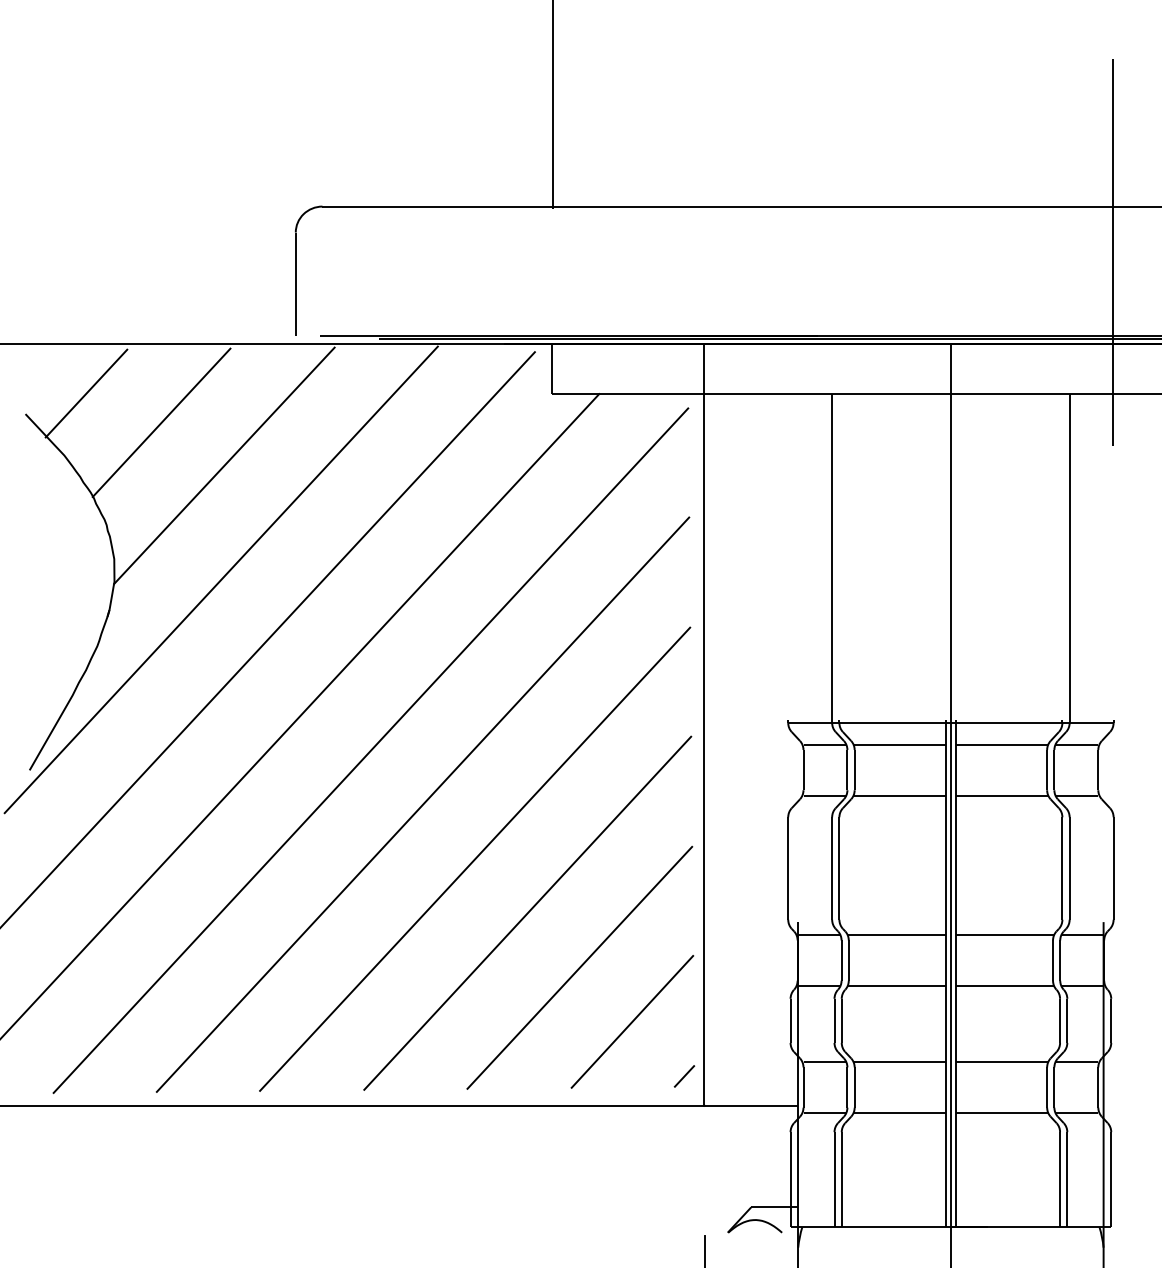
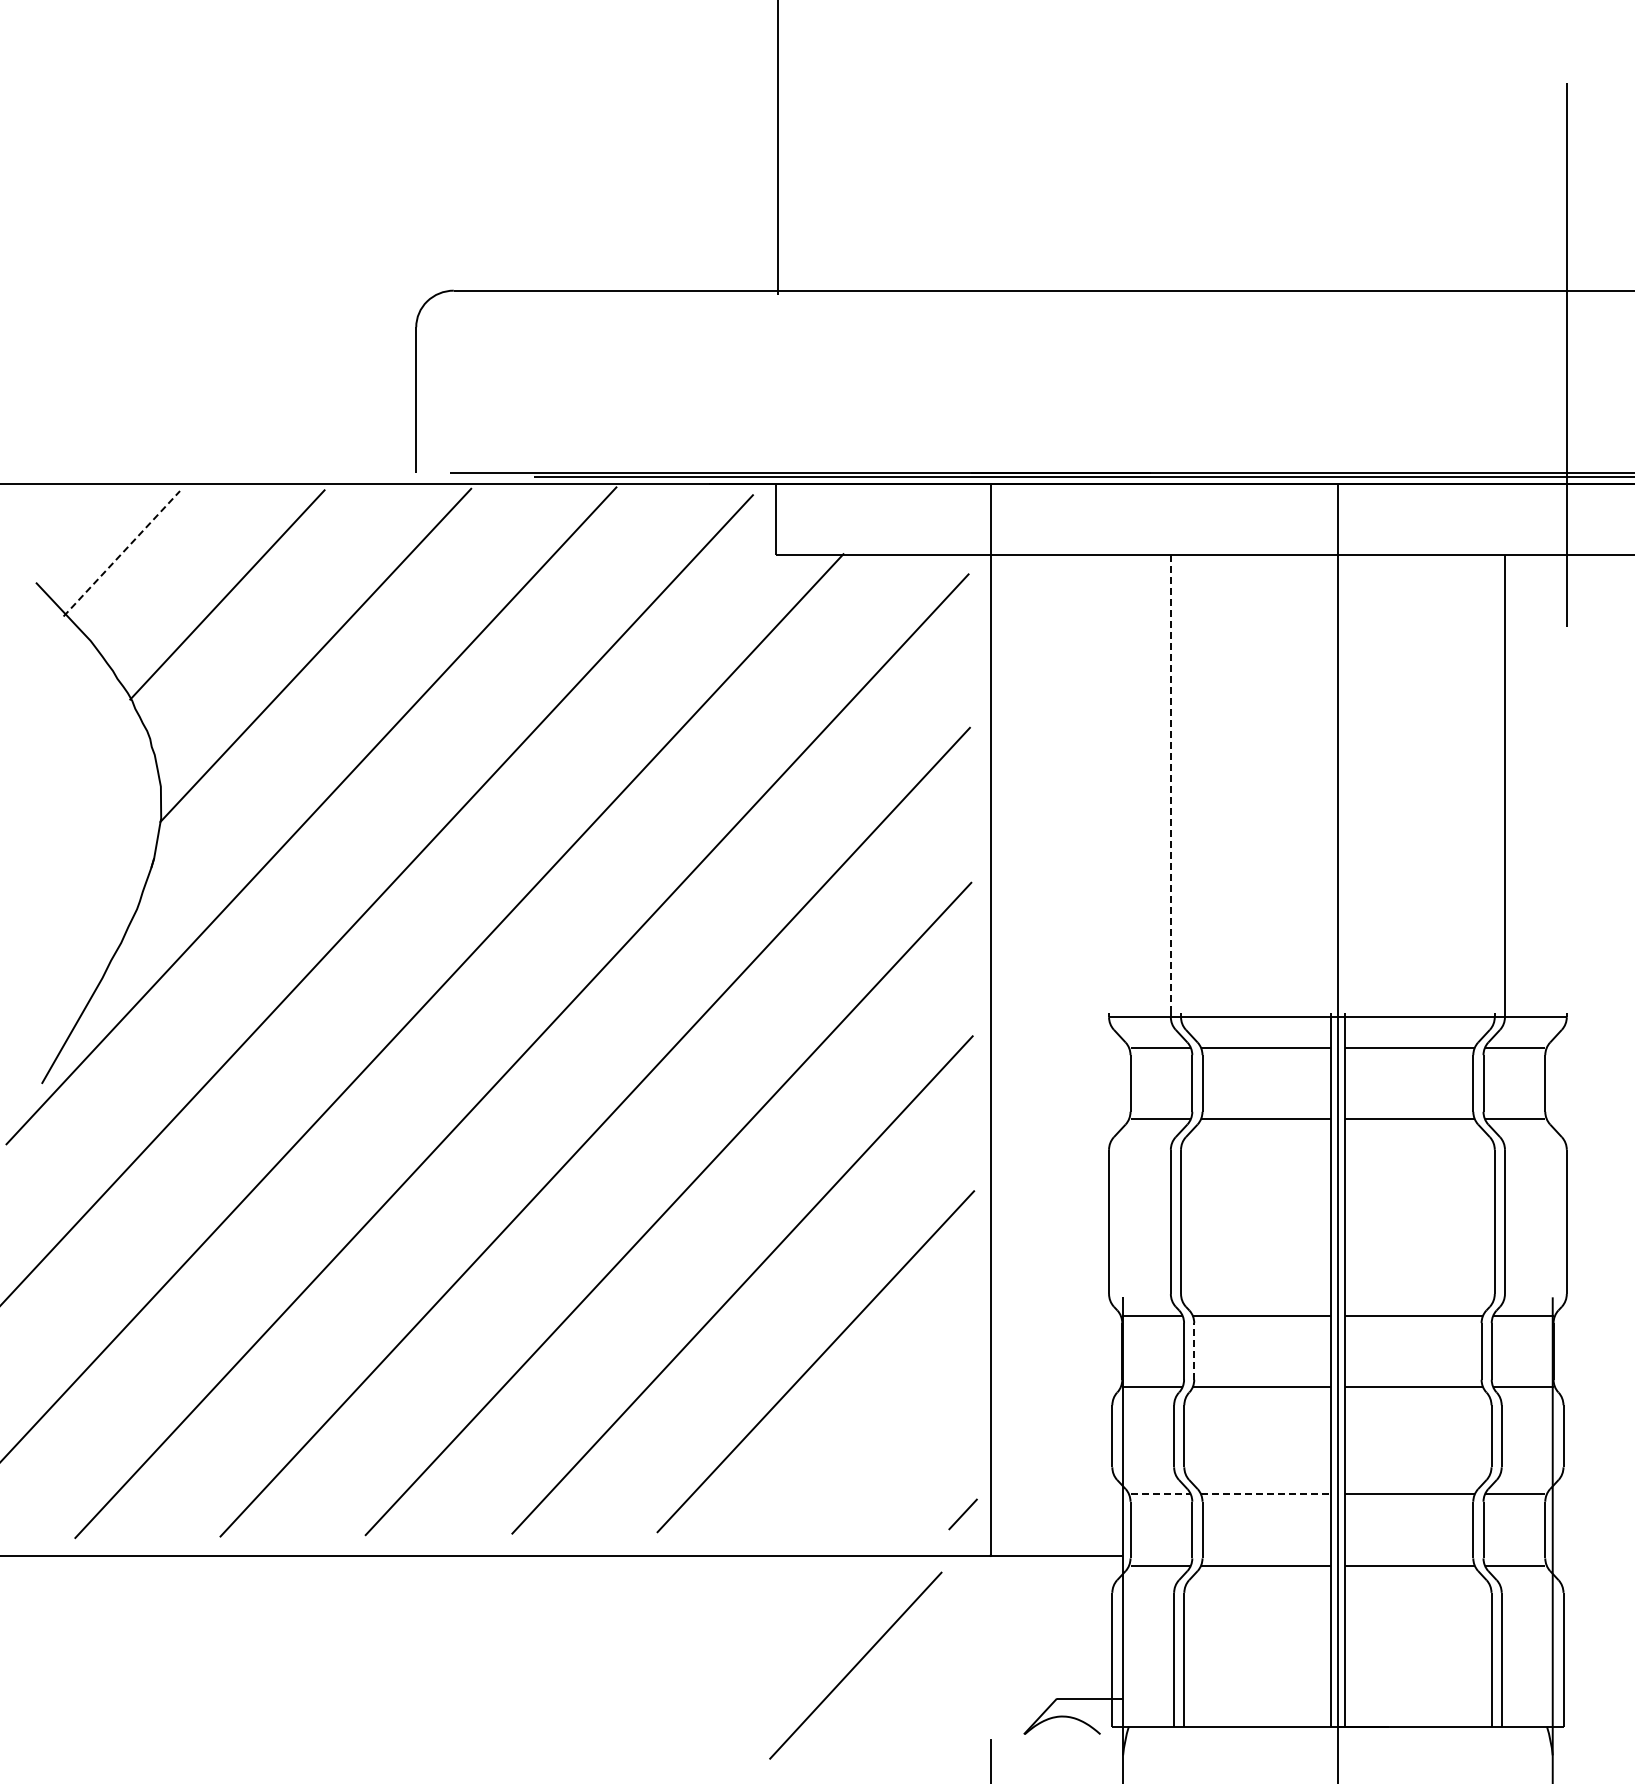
line: (86, 393) -> (121, 553), solid -> dashed
line: (831, 556) -> (1170, 783), solid -> dashed
line: (848, 959) -> (1194, 1350), solid -> dashed
line: (632, 1021) -> (855, 1665), moved
line: (825, 1062) -> (1161, 1494), solid -> dashed
line: (899, 1062) -> (1265, 1494), solid -> dashed

